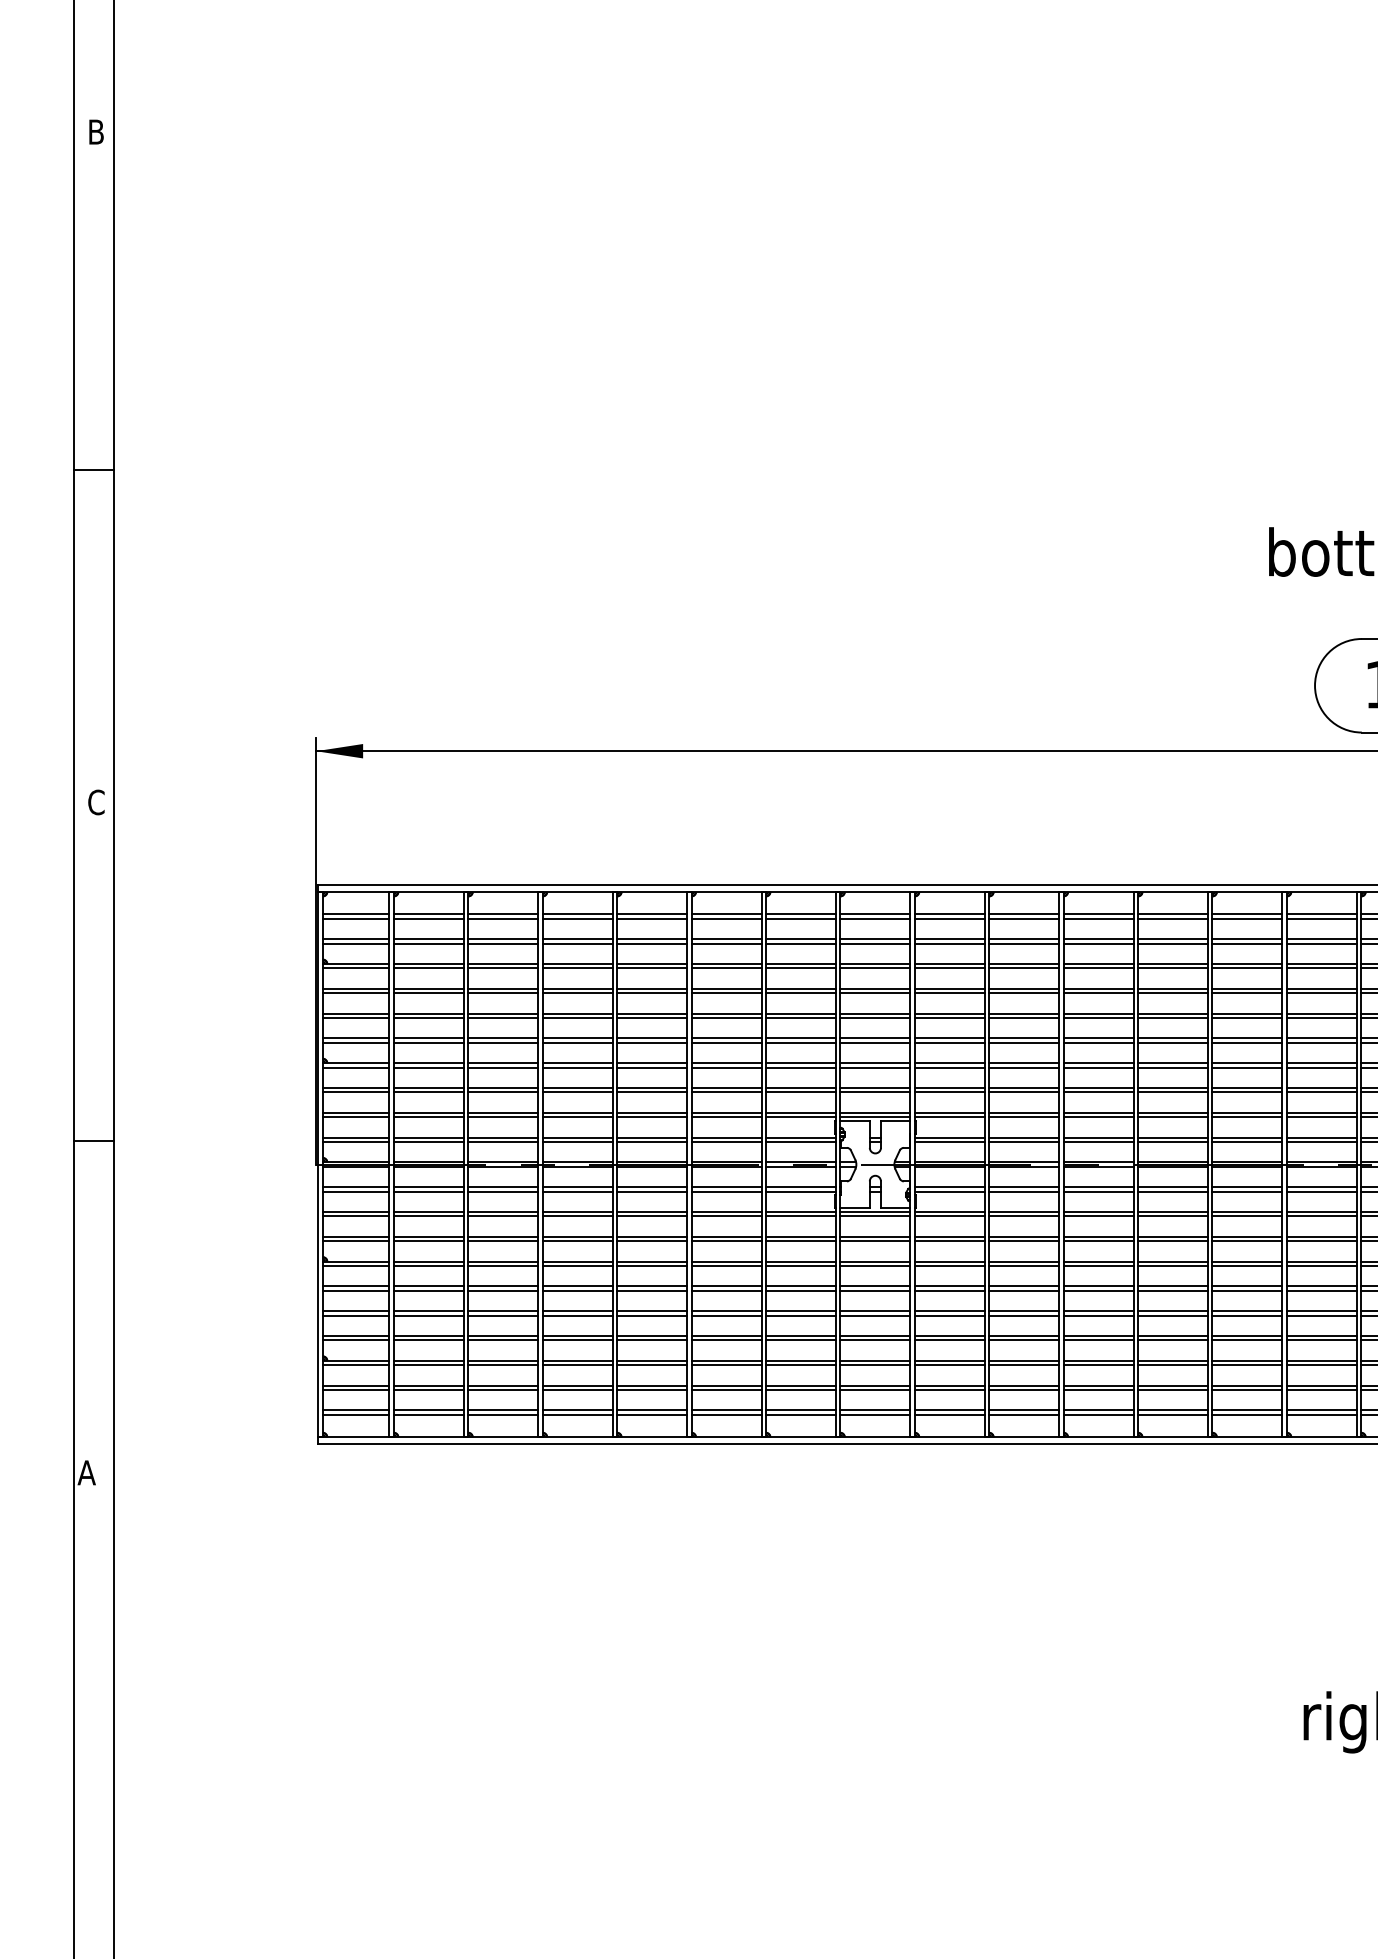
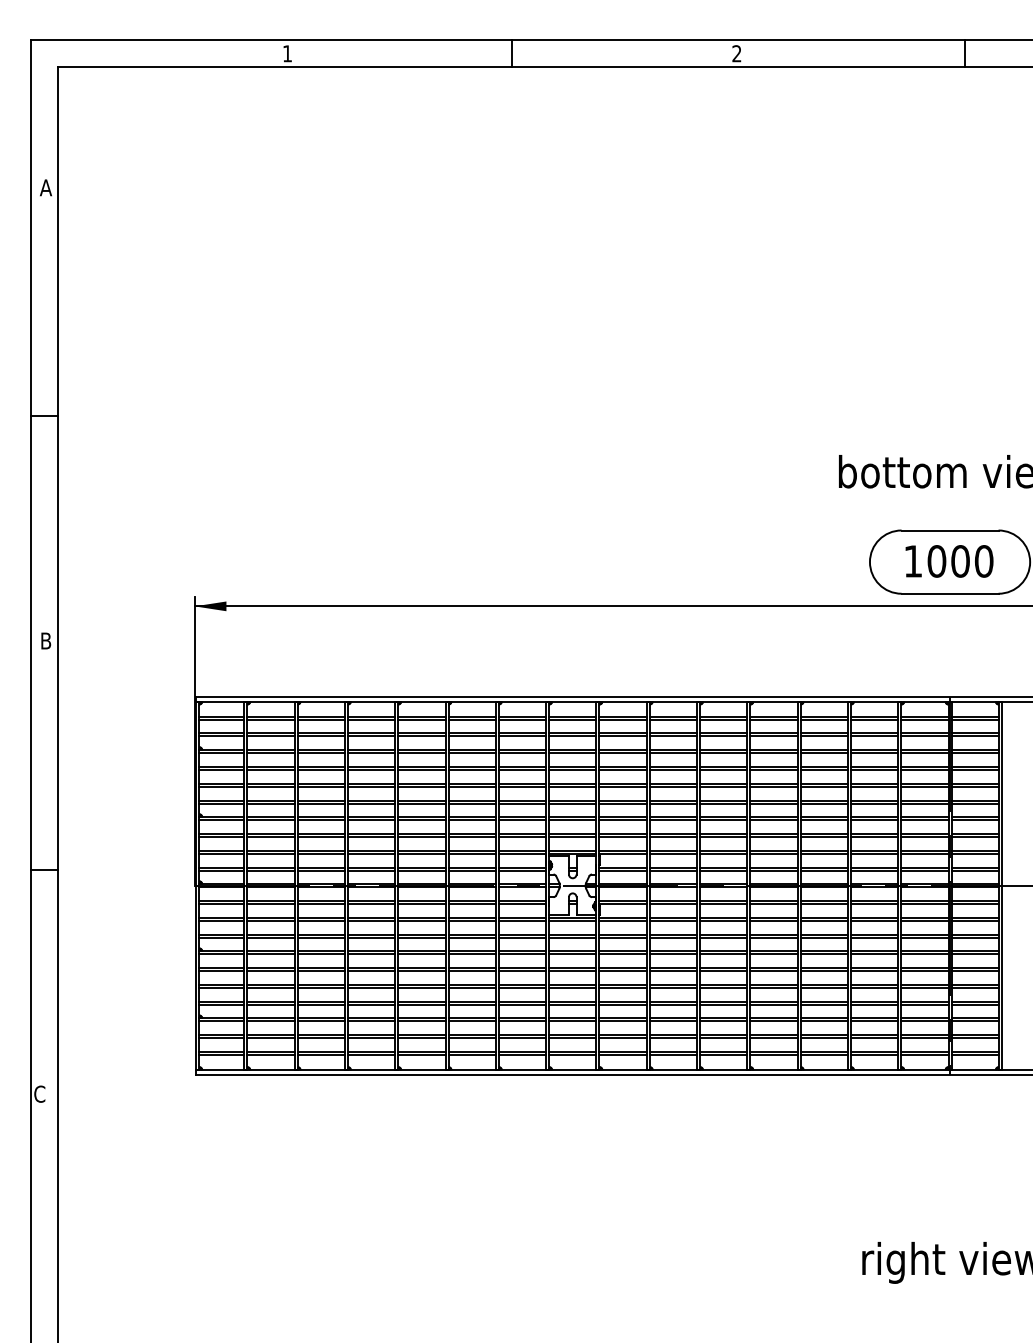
text: (96, 131) -> (46, 187), B -> A
text: (95, 801) -> (45, 640), C -> B
text: (86, 1471) -> (39, 1093), A -> C

